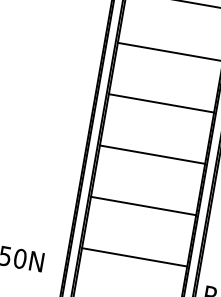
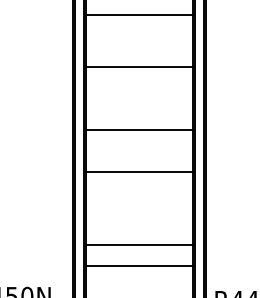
line: (161, 103) -> (139, 130), moved
line: (143, 205) -> (139, 265), moved
line: (134, 257) -> (139, 244), moved

